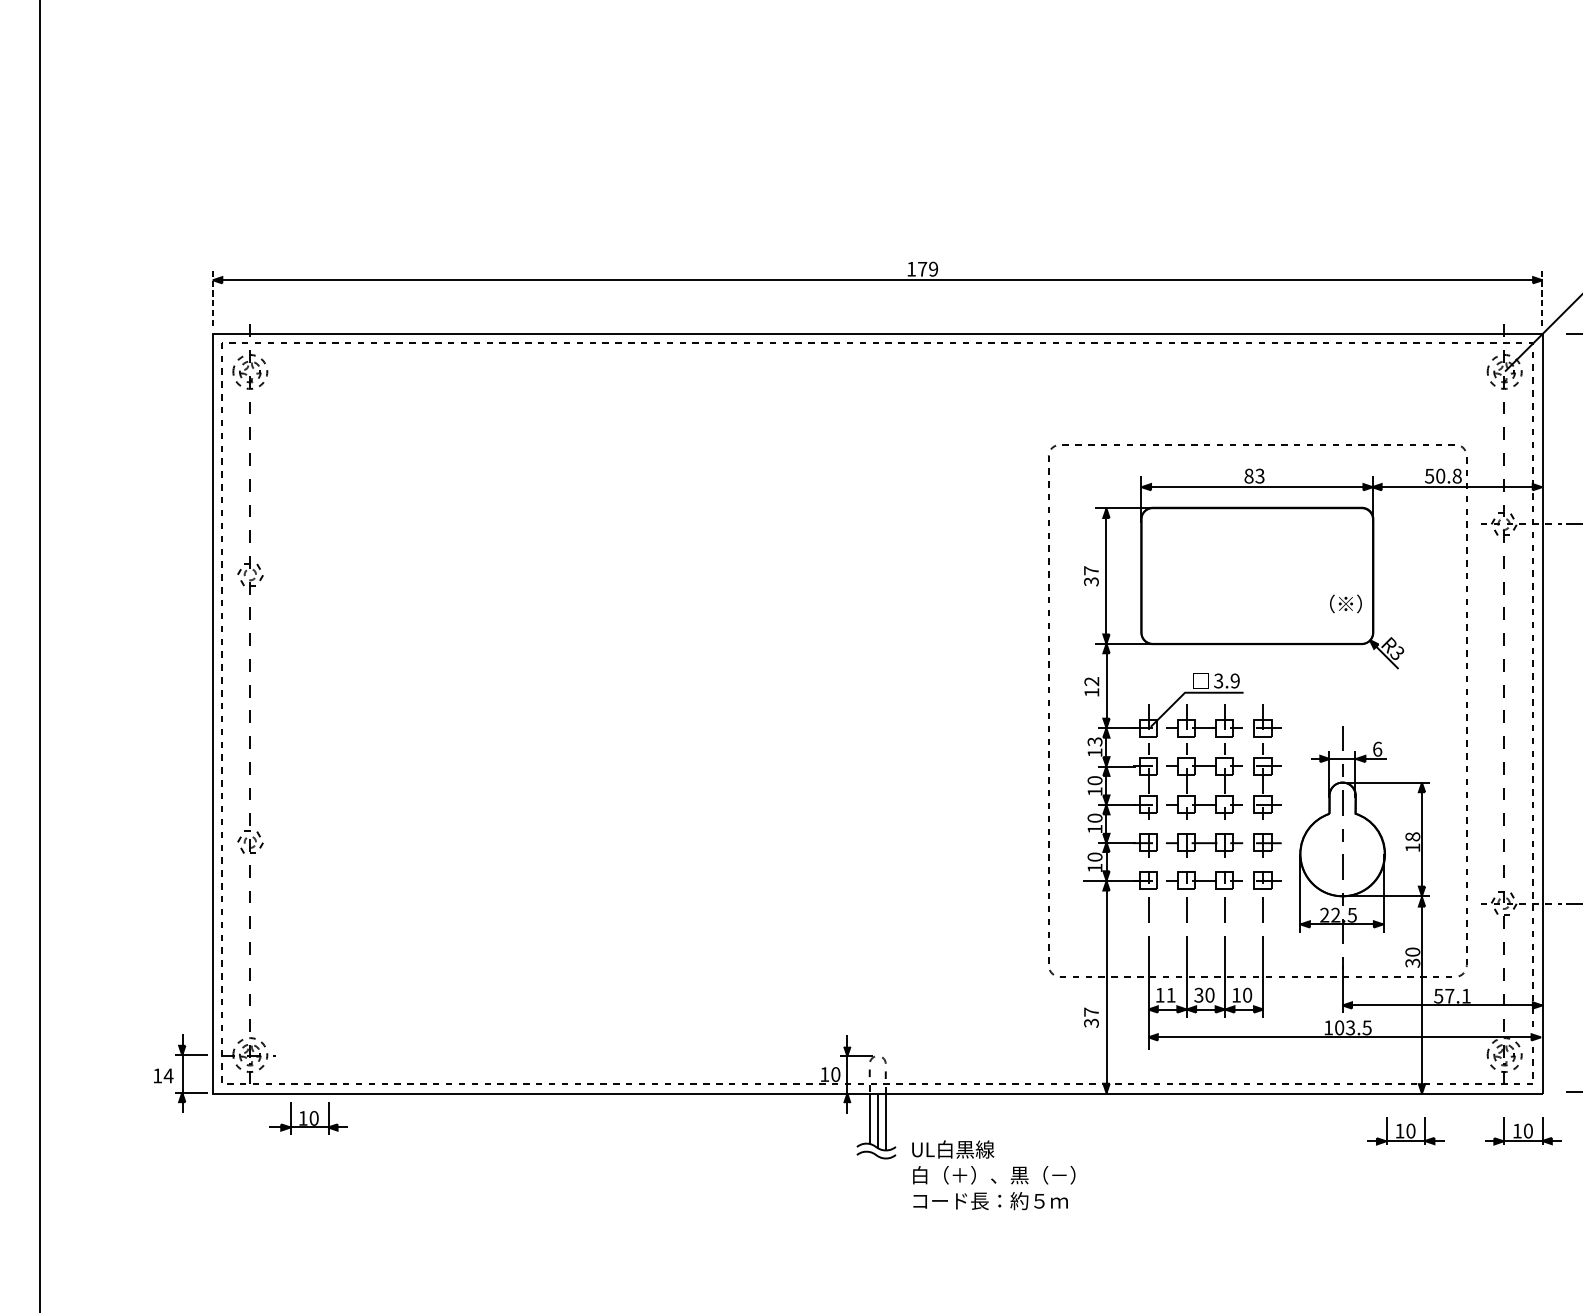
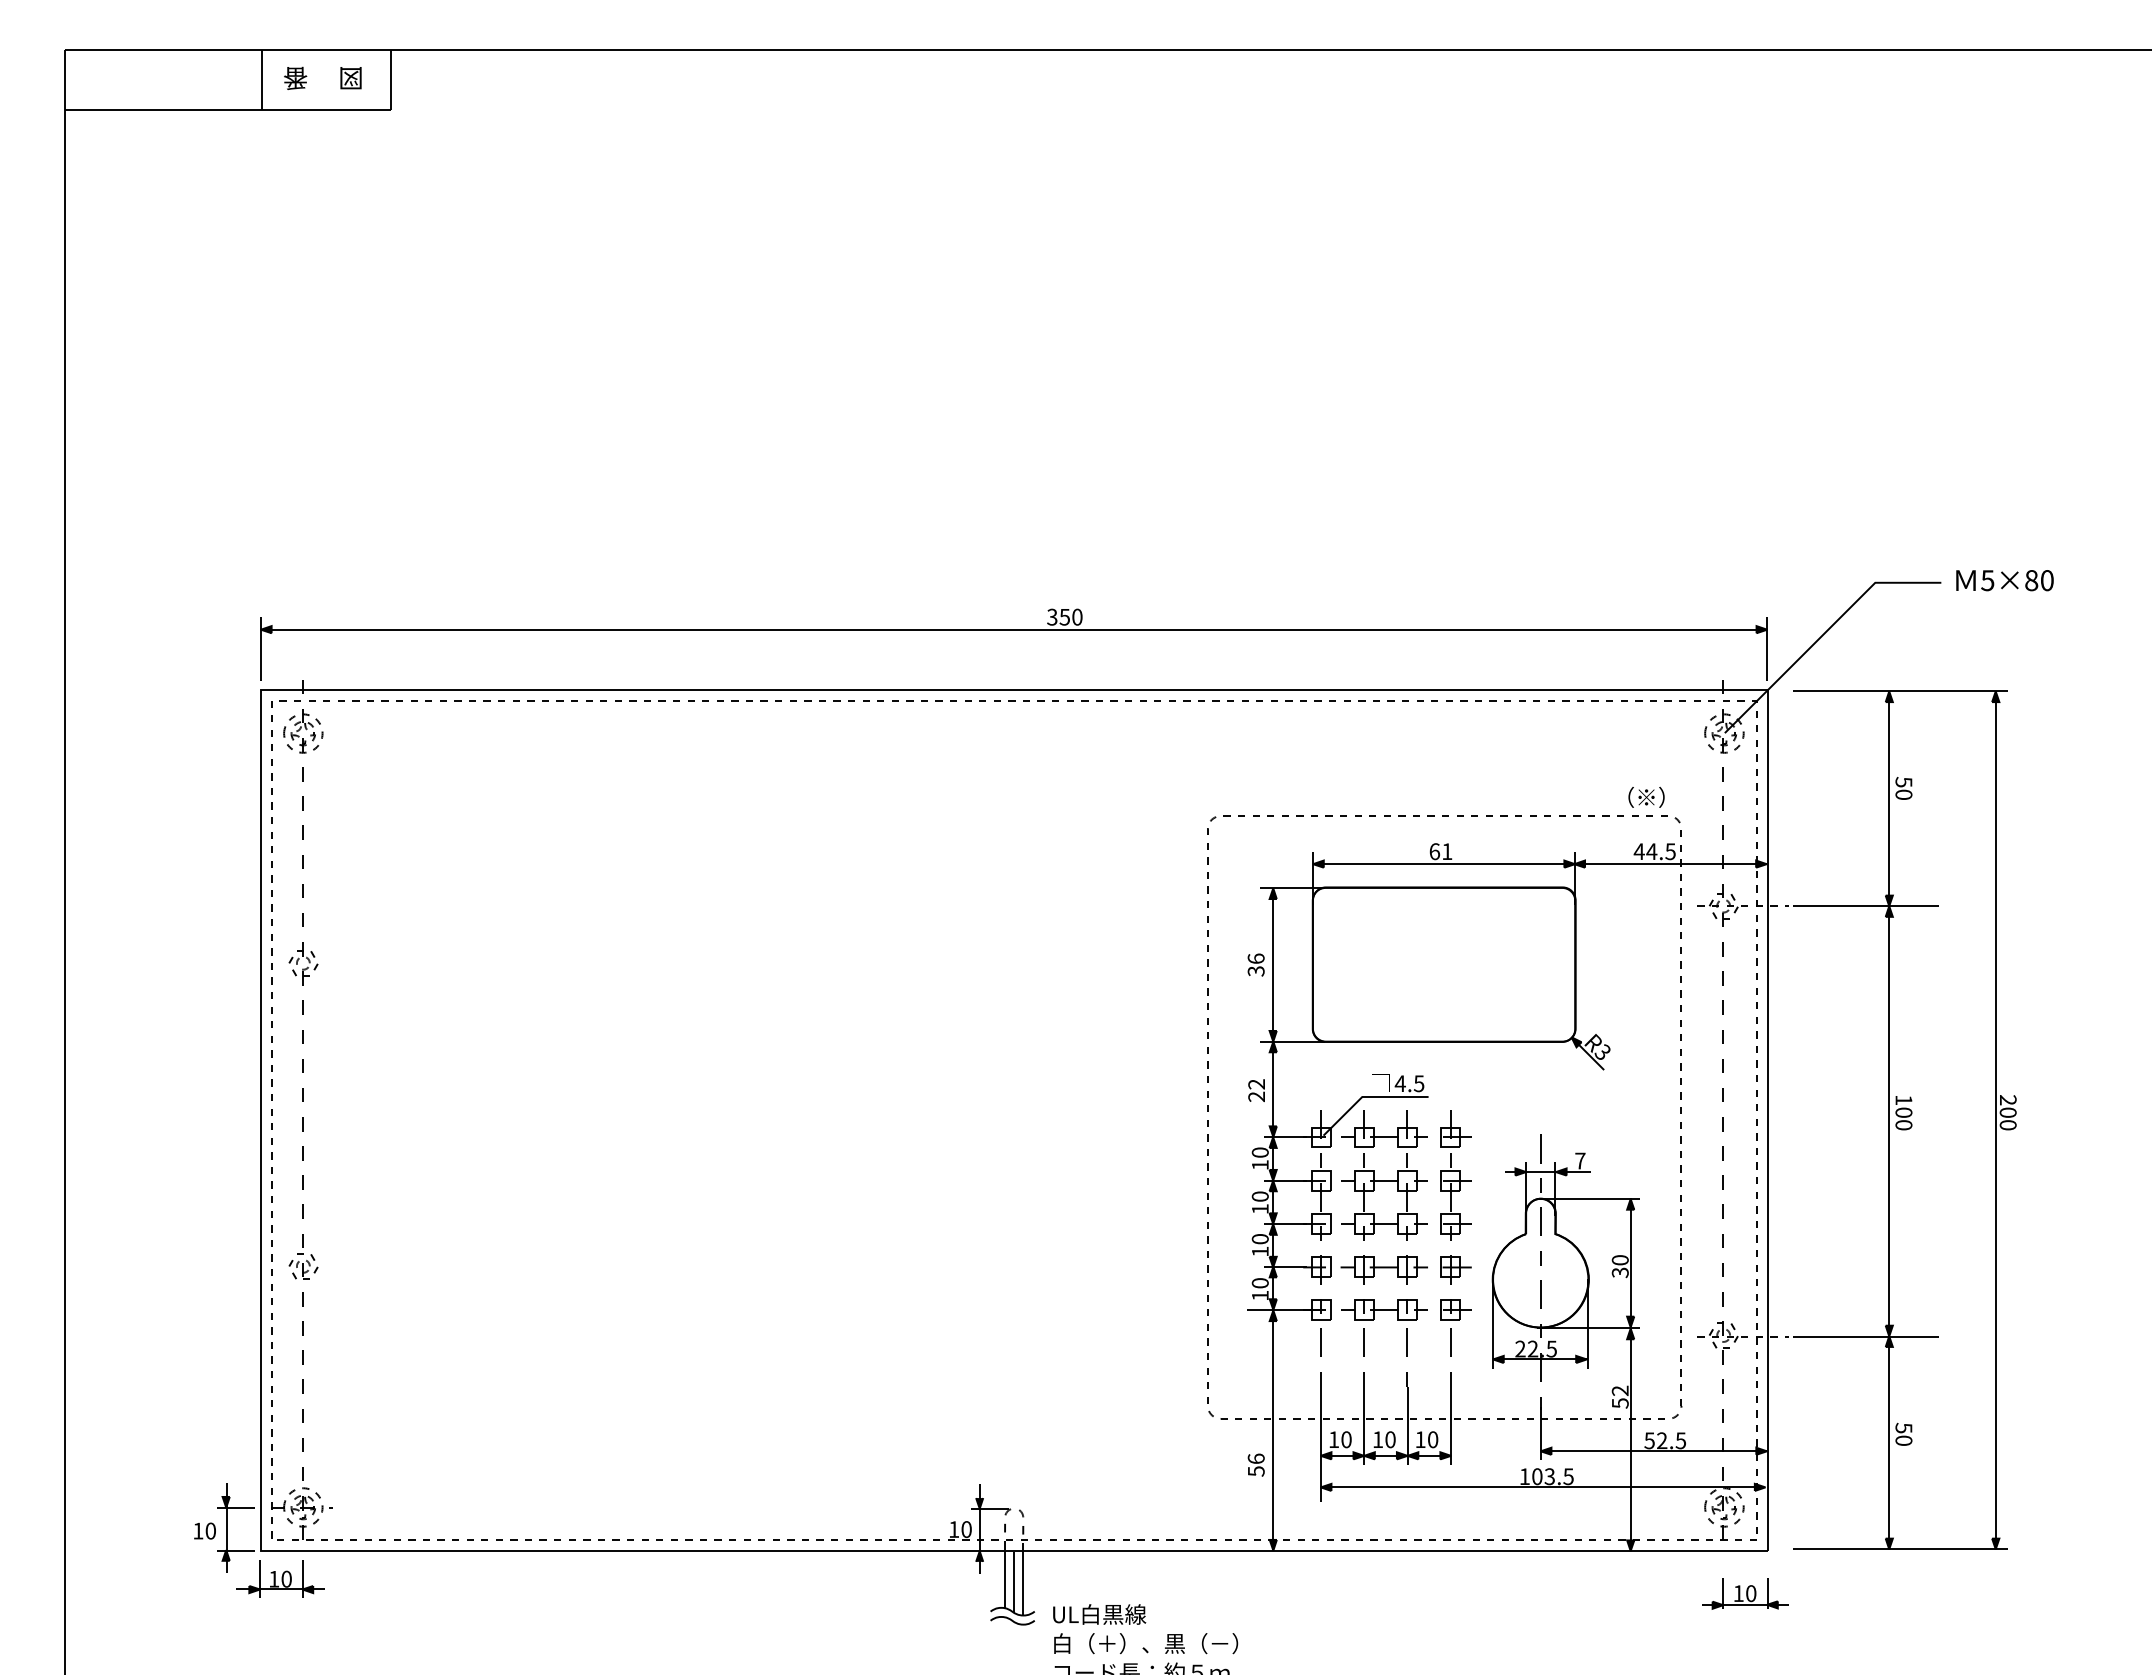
text: (922, 268) -> (1064, 616), 179 -> 350
line: (212, 297) -> (260, 649), dashed -> solid
line: (1541, 297) -> (1766, 649), dashed -> solid
text: (1254, 476) -> (1440, 851), 83 -> 61
text: (1442, 476) -> (1654, 851), 50.8 -> 44.5
text: (1090, 570) -> (1255, 958), 37 -> 36
text: (1345, 604) -> (1646, 797), moved
text: (1226, 680) -> (1409, 1083), 3.9 -> 4.5
text: (1091, 692) -> (1256, 1096), 12 -> 22
text: (1095, 741) -> (1260, 1152), 13 -> 10
text: (1377, 748) -> (1580, 1160), 6 -> 7
text: (1412, 842) -> (1619, 1266), 18 -> 30
text: (1412, 957) -> (1619, 1396), 30 -> 52
text: (1171, 995) -> (1346, 1439), 11 -> 10
text: (1198, 995) -> (1377, 1439), 30 -> 10
text: (1458, 995) -> (1671, 1440), 57.1 -> 52.5
text: (1090, 1017) -> (1255, 1464), 37 -> 56
text: (168, 1075) -> (210, 1530), 14 -> 10
part: (308, 1117) -> (280, 1578), moved
part: (1405, 1131) -> (1612, 1593), removed

